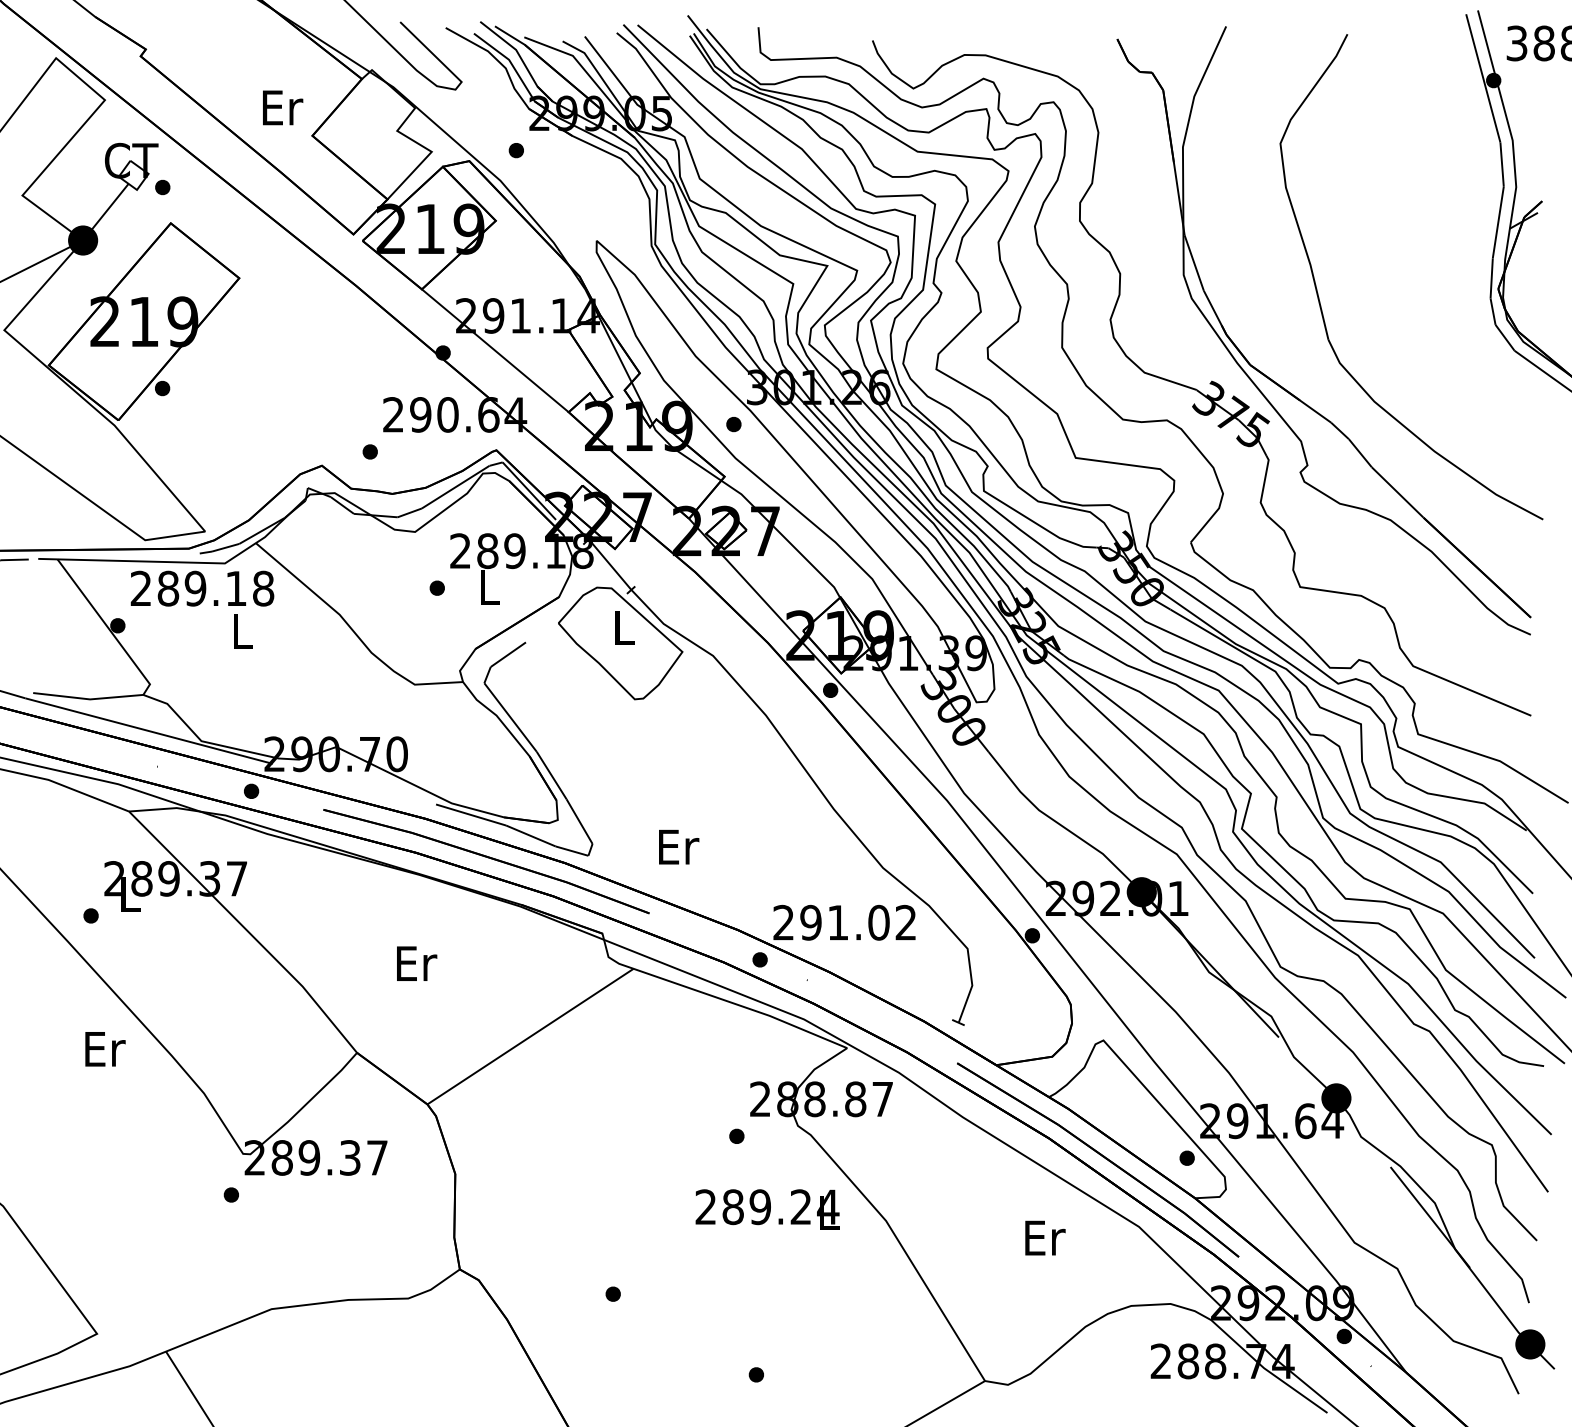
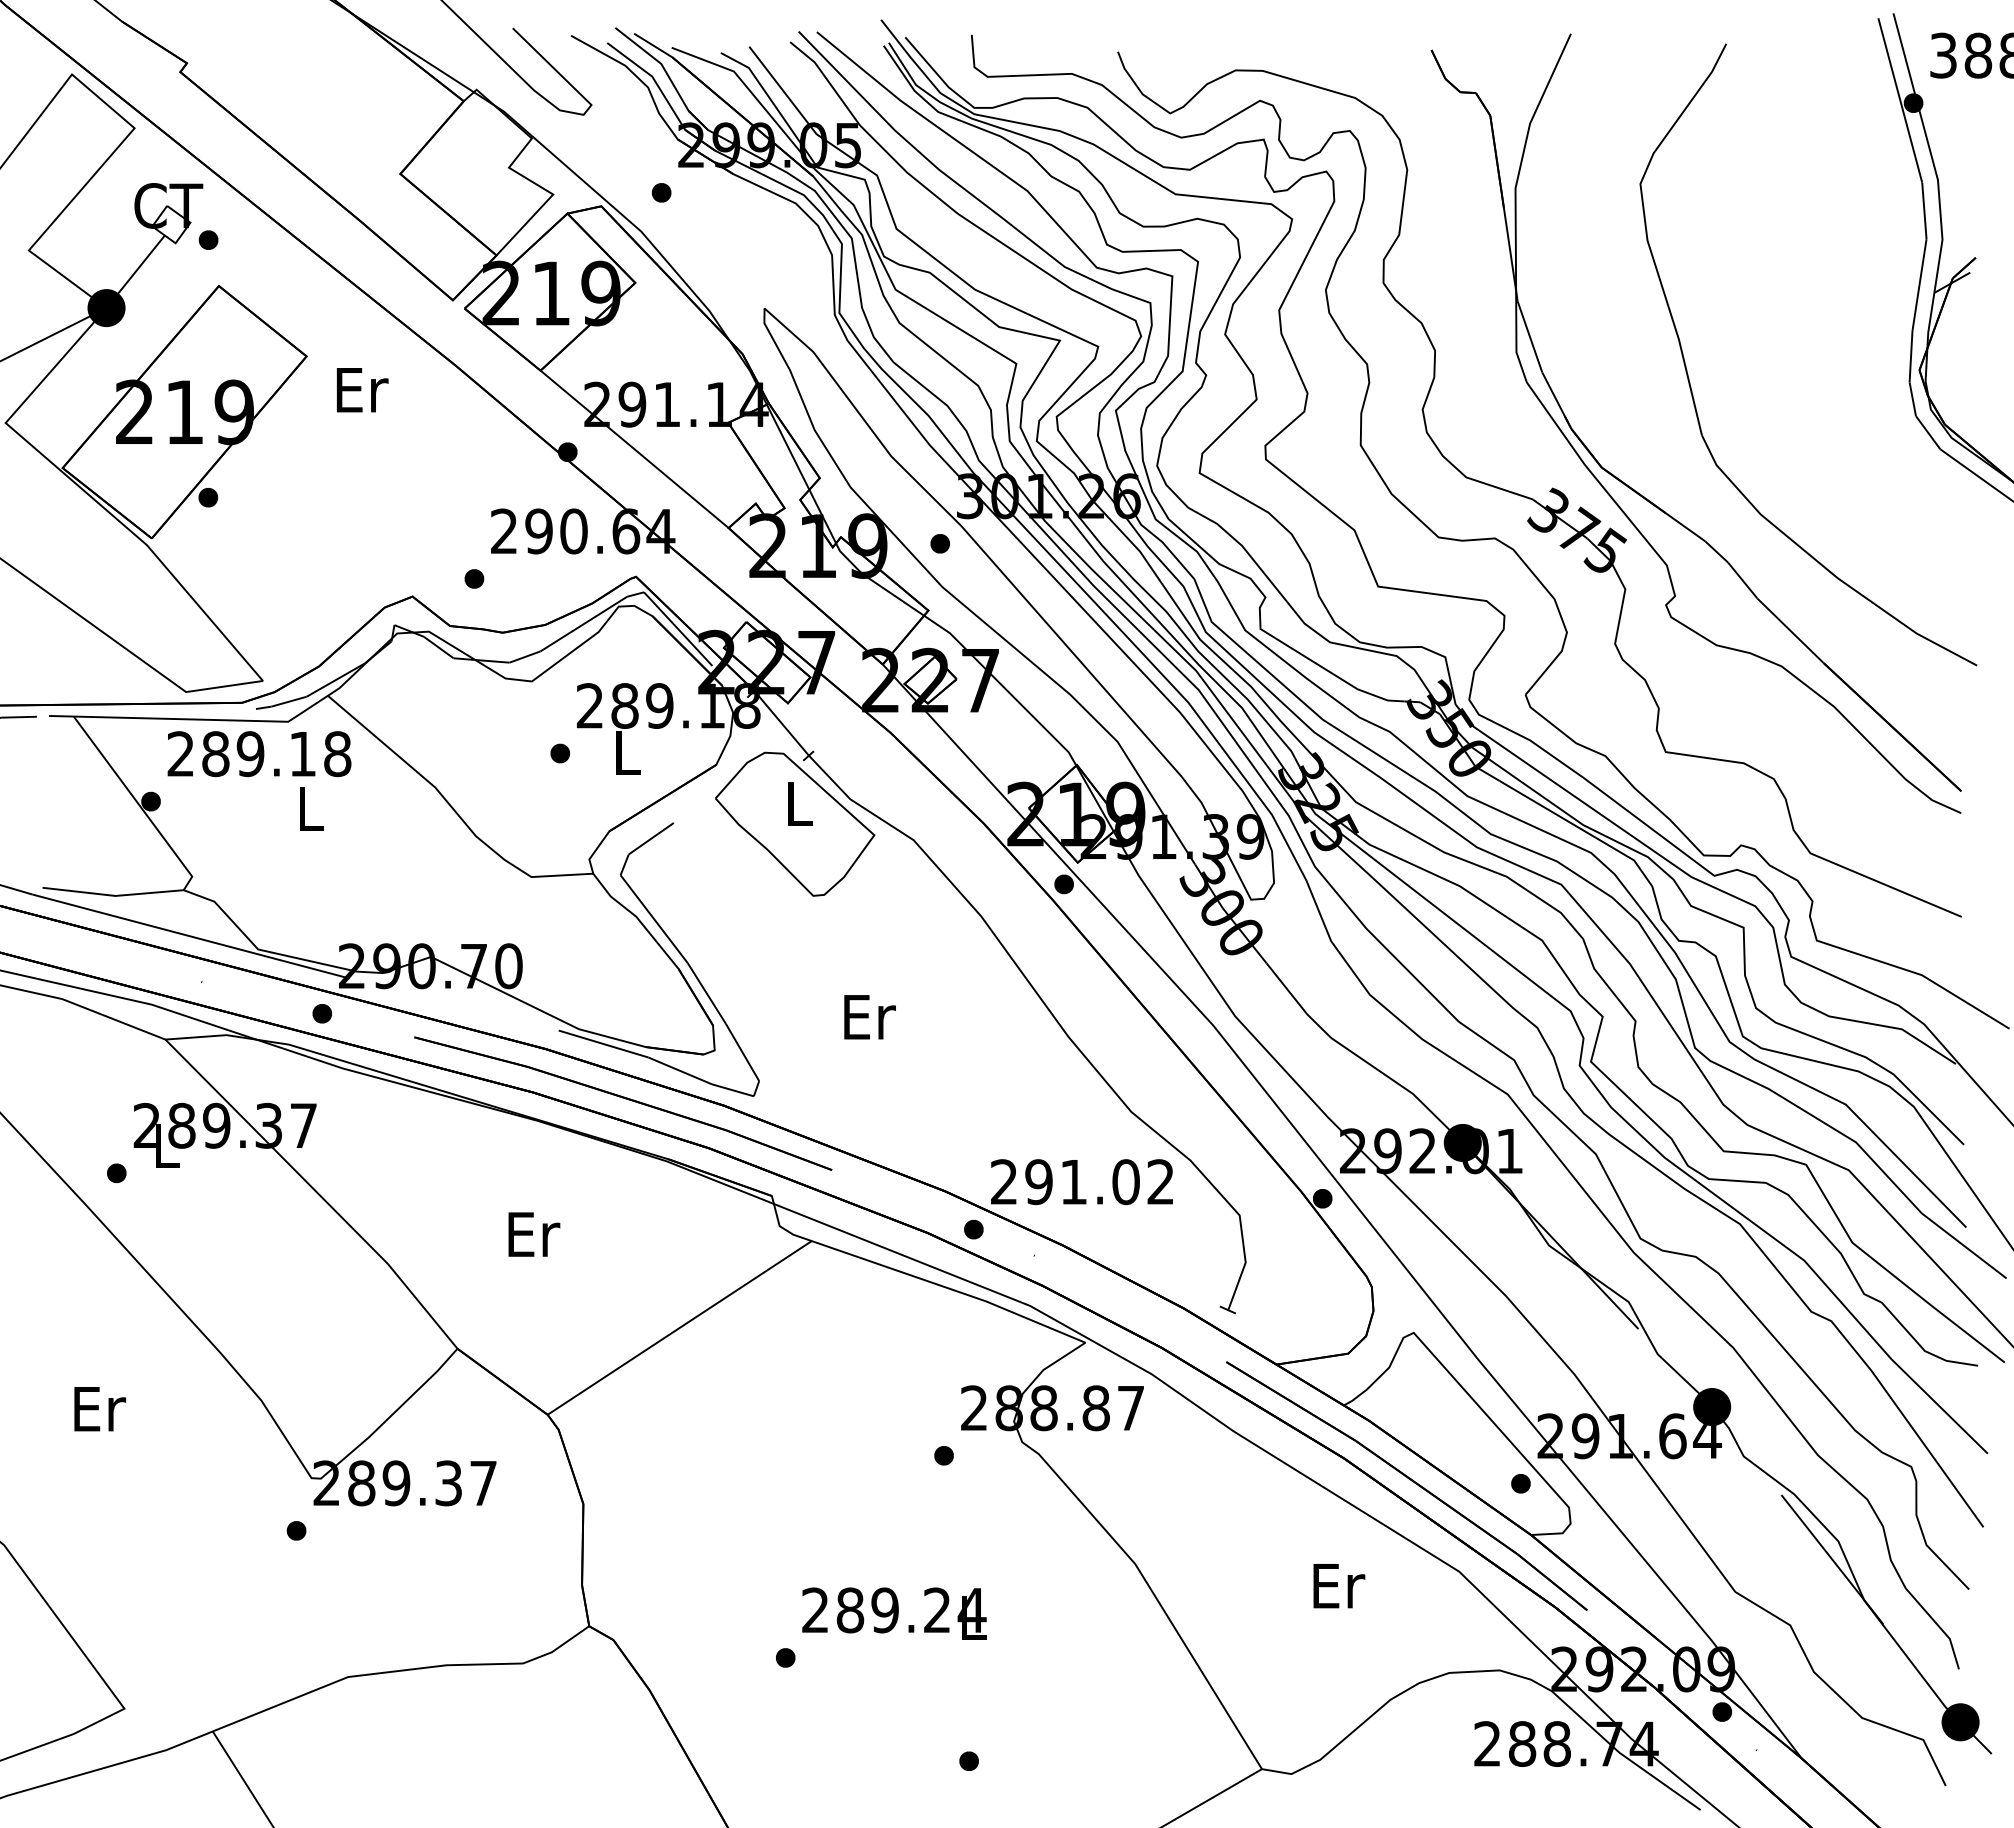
text: (282, 108) -> (362, 390), moved
text: (678, 847) -> (869, 1017), moved
text: (105, 1049) -> (100, 1409), moved
text: (767, 1209) -> (894, 1613), moved

